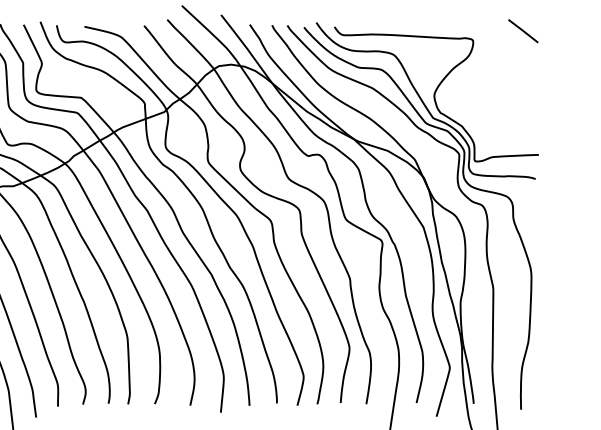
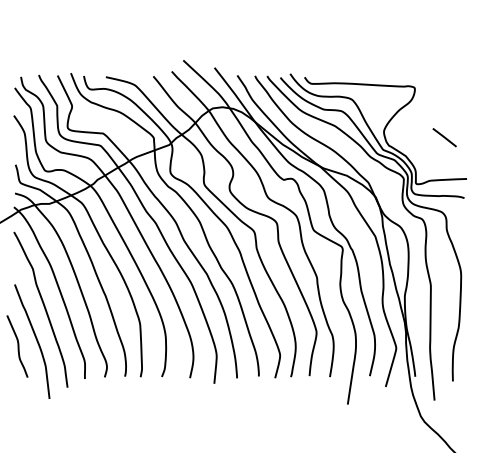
line: (523, 30) -> (444, 137), moved

